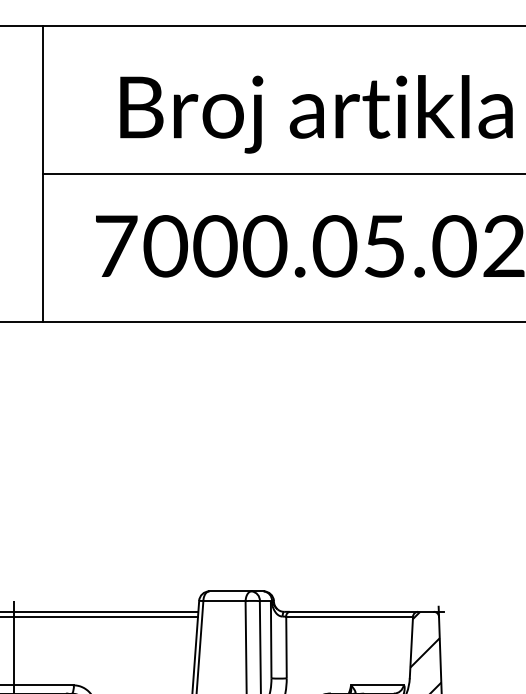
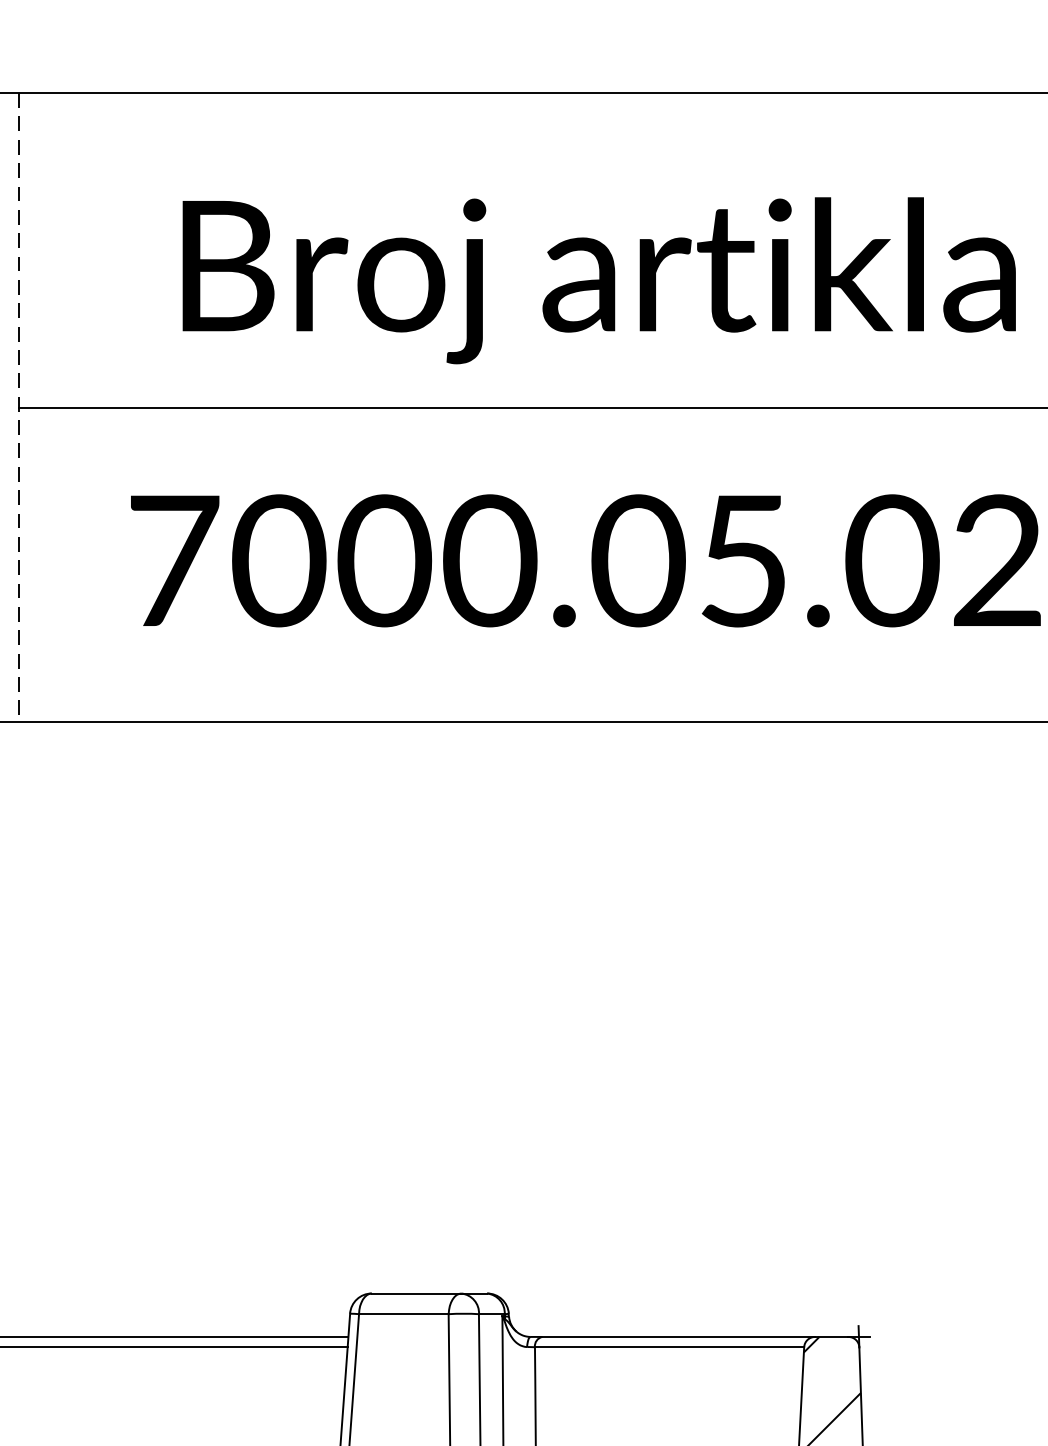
line: (43, 174) -> (19, 408), solid -> dashed

